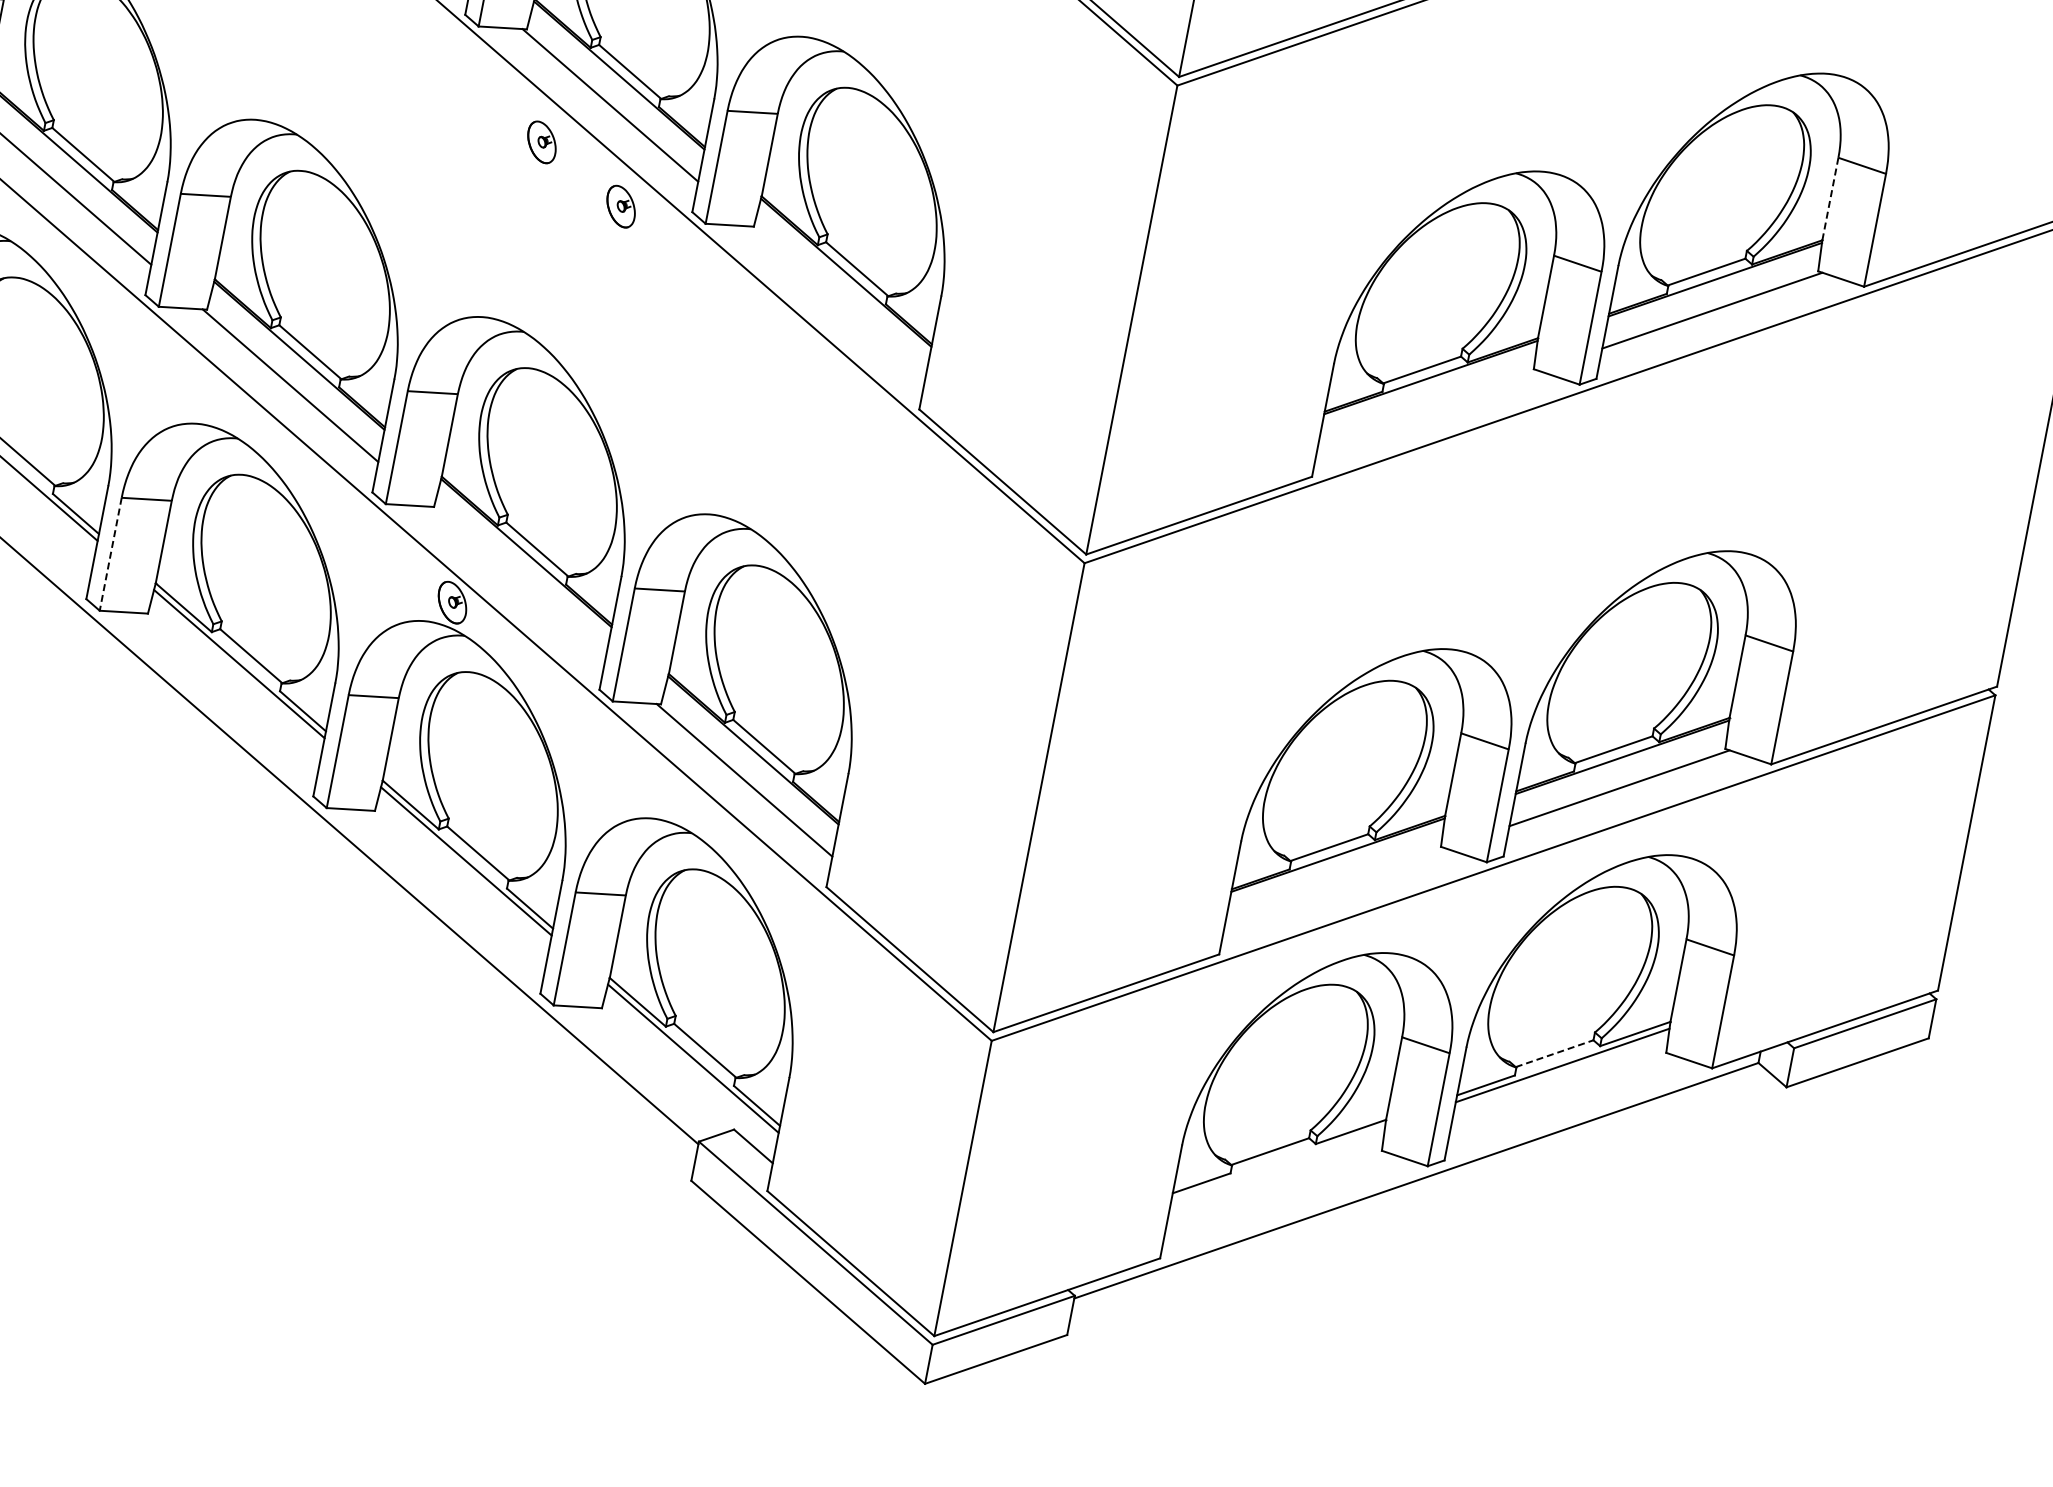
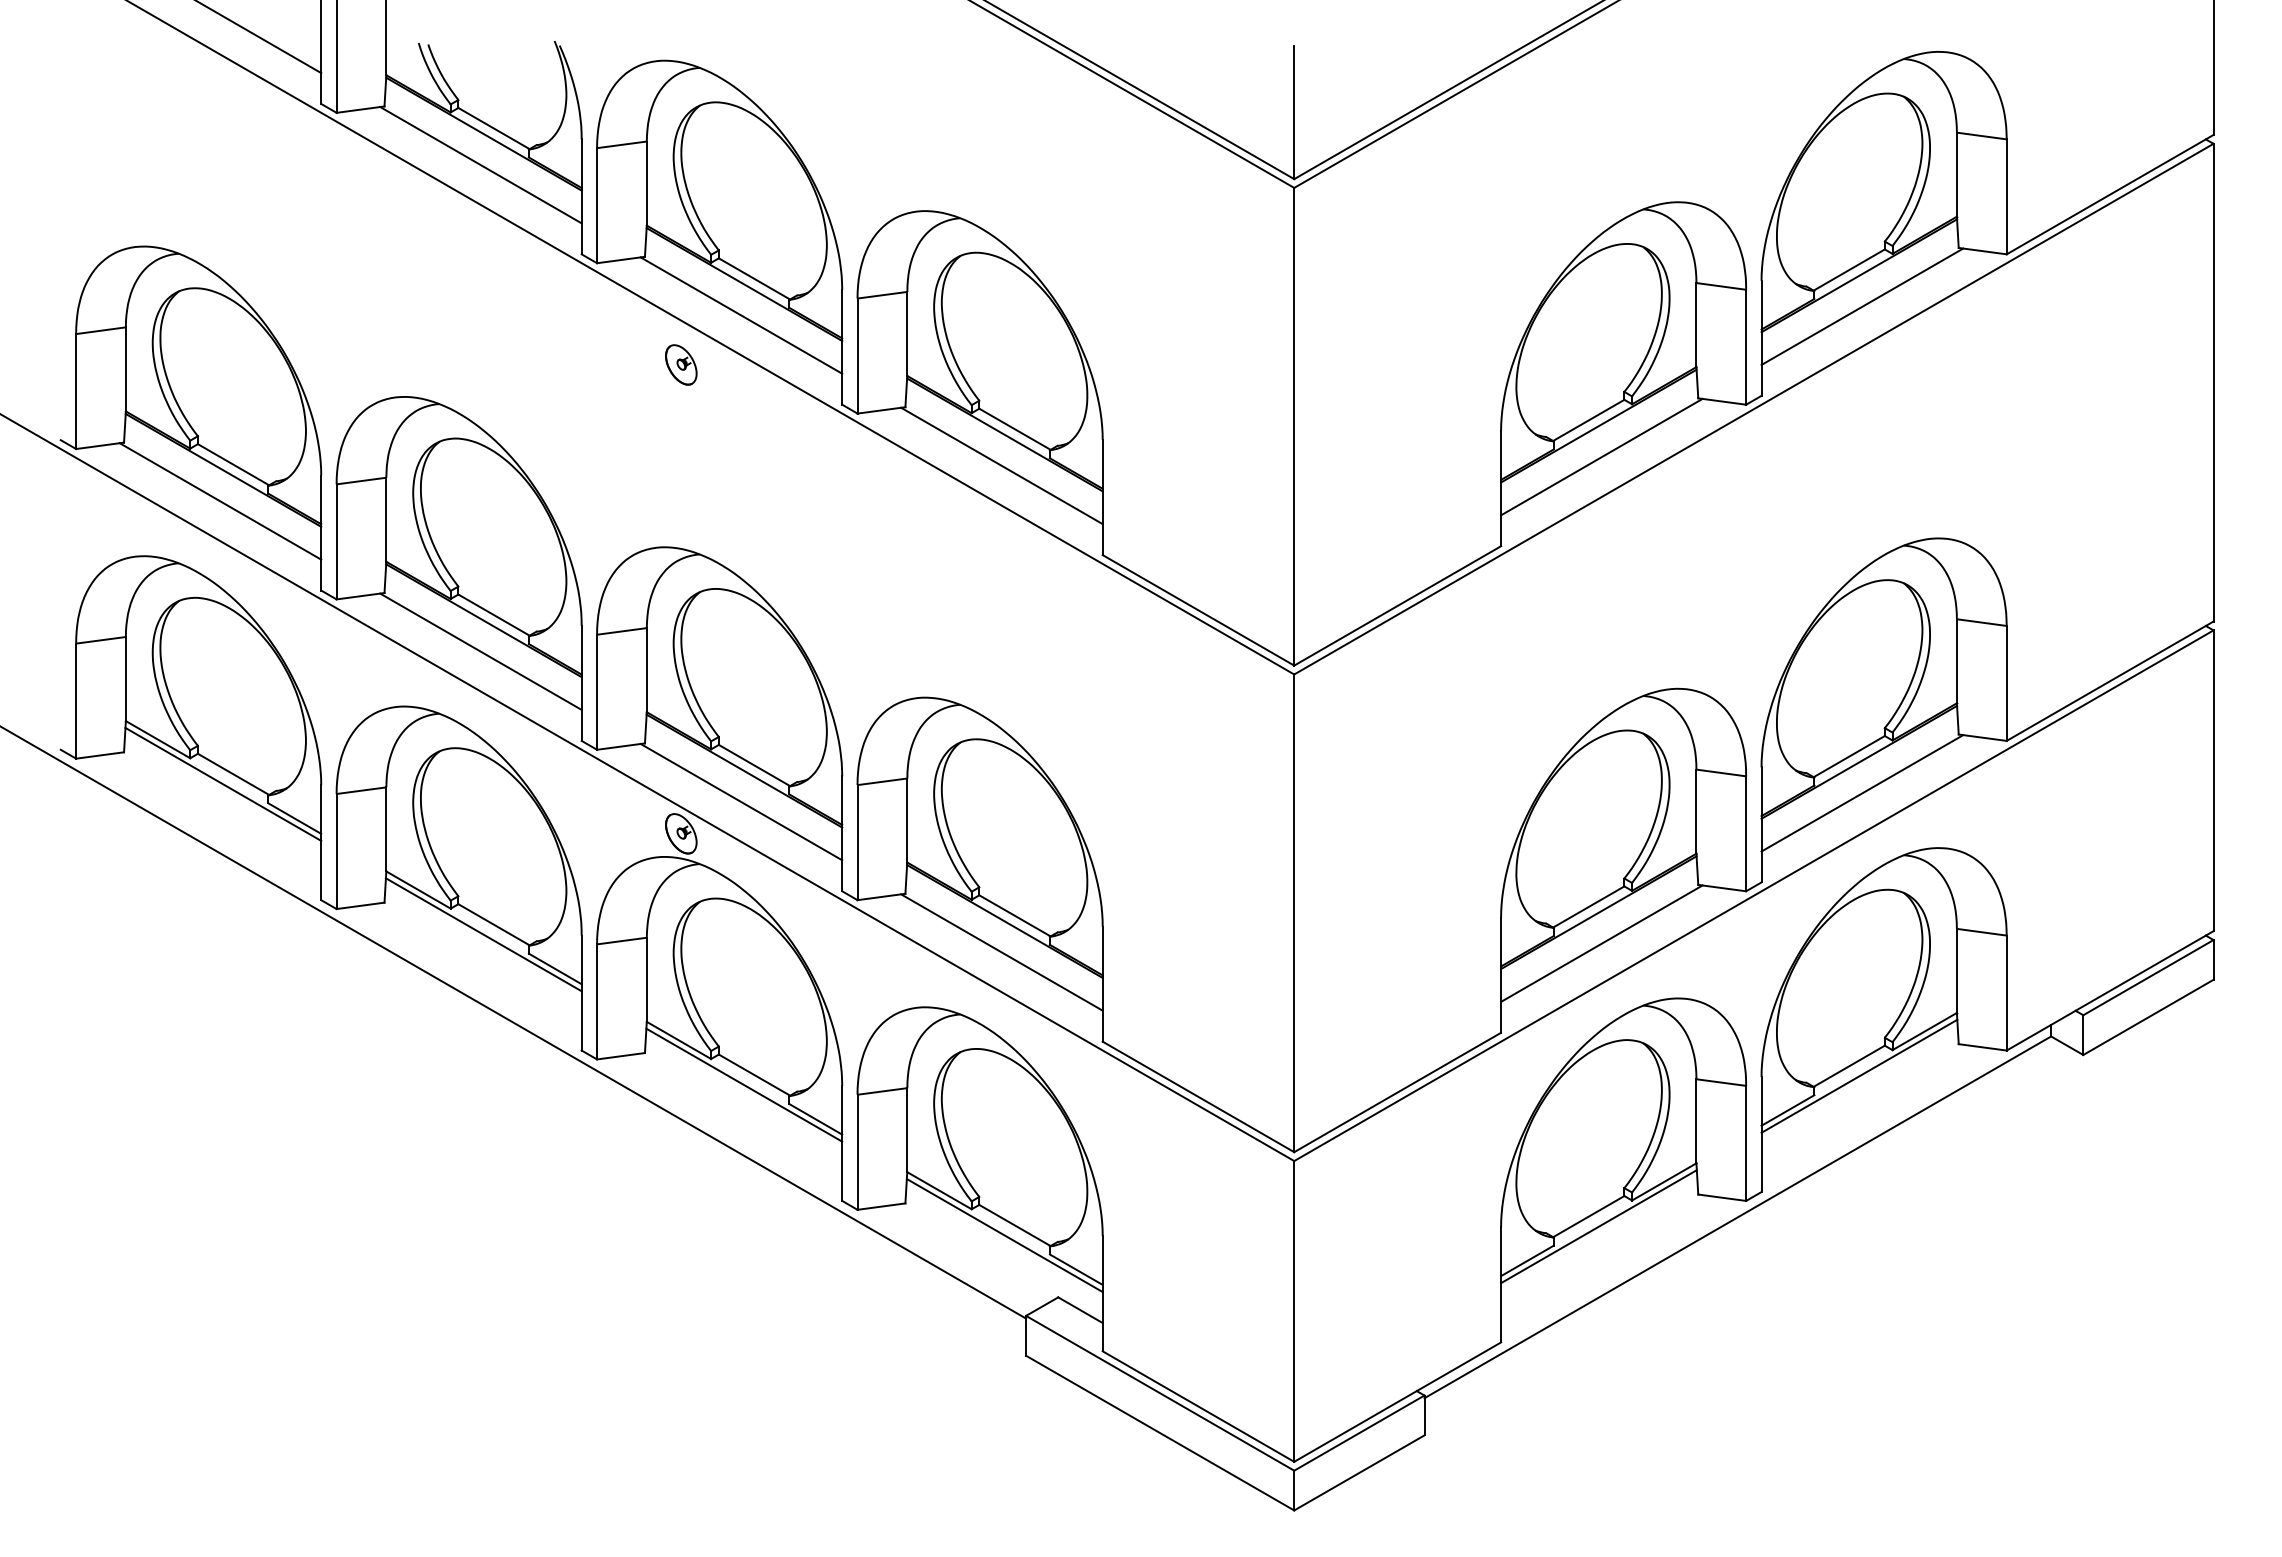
line: (1829, 199) -> (1956, 175), dashed -> solid
part: (621, 206) -> (771, 412), removed
line: (837, 302) -> (1001, 465), added
line: (1427, 407) -> (1601, 456), added
line: (110, 554) -> (336, 851), dashed -> solid
line: (517, 582) -> (741, 801), added
line: (1334, 885) -> (1601, 943), added
line: (1554, 1053) -> (1849, 1066), dashed -> solid
line: (1277, 1163) -> (1598, 1226), added

